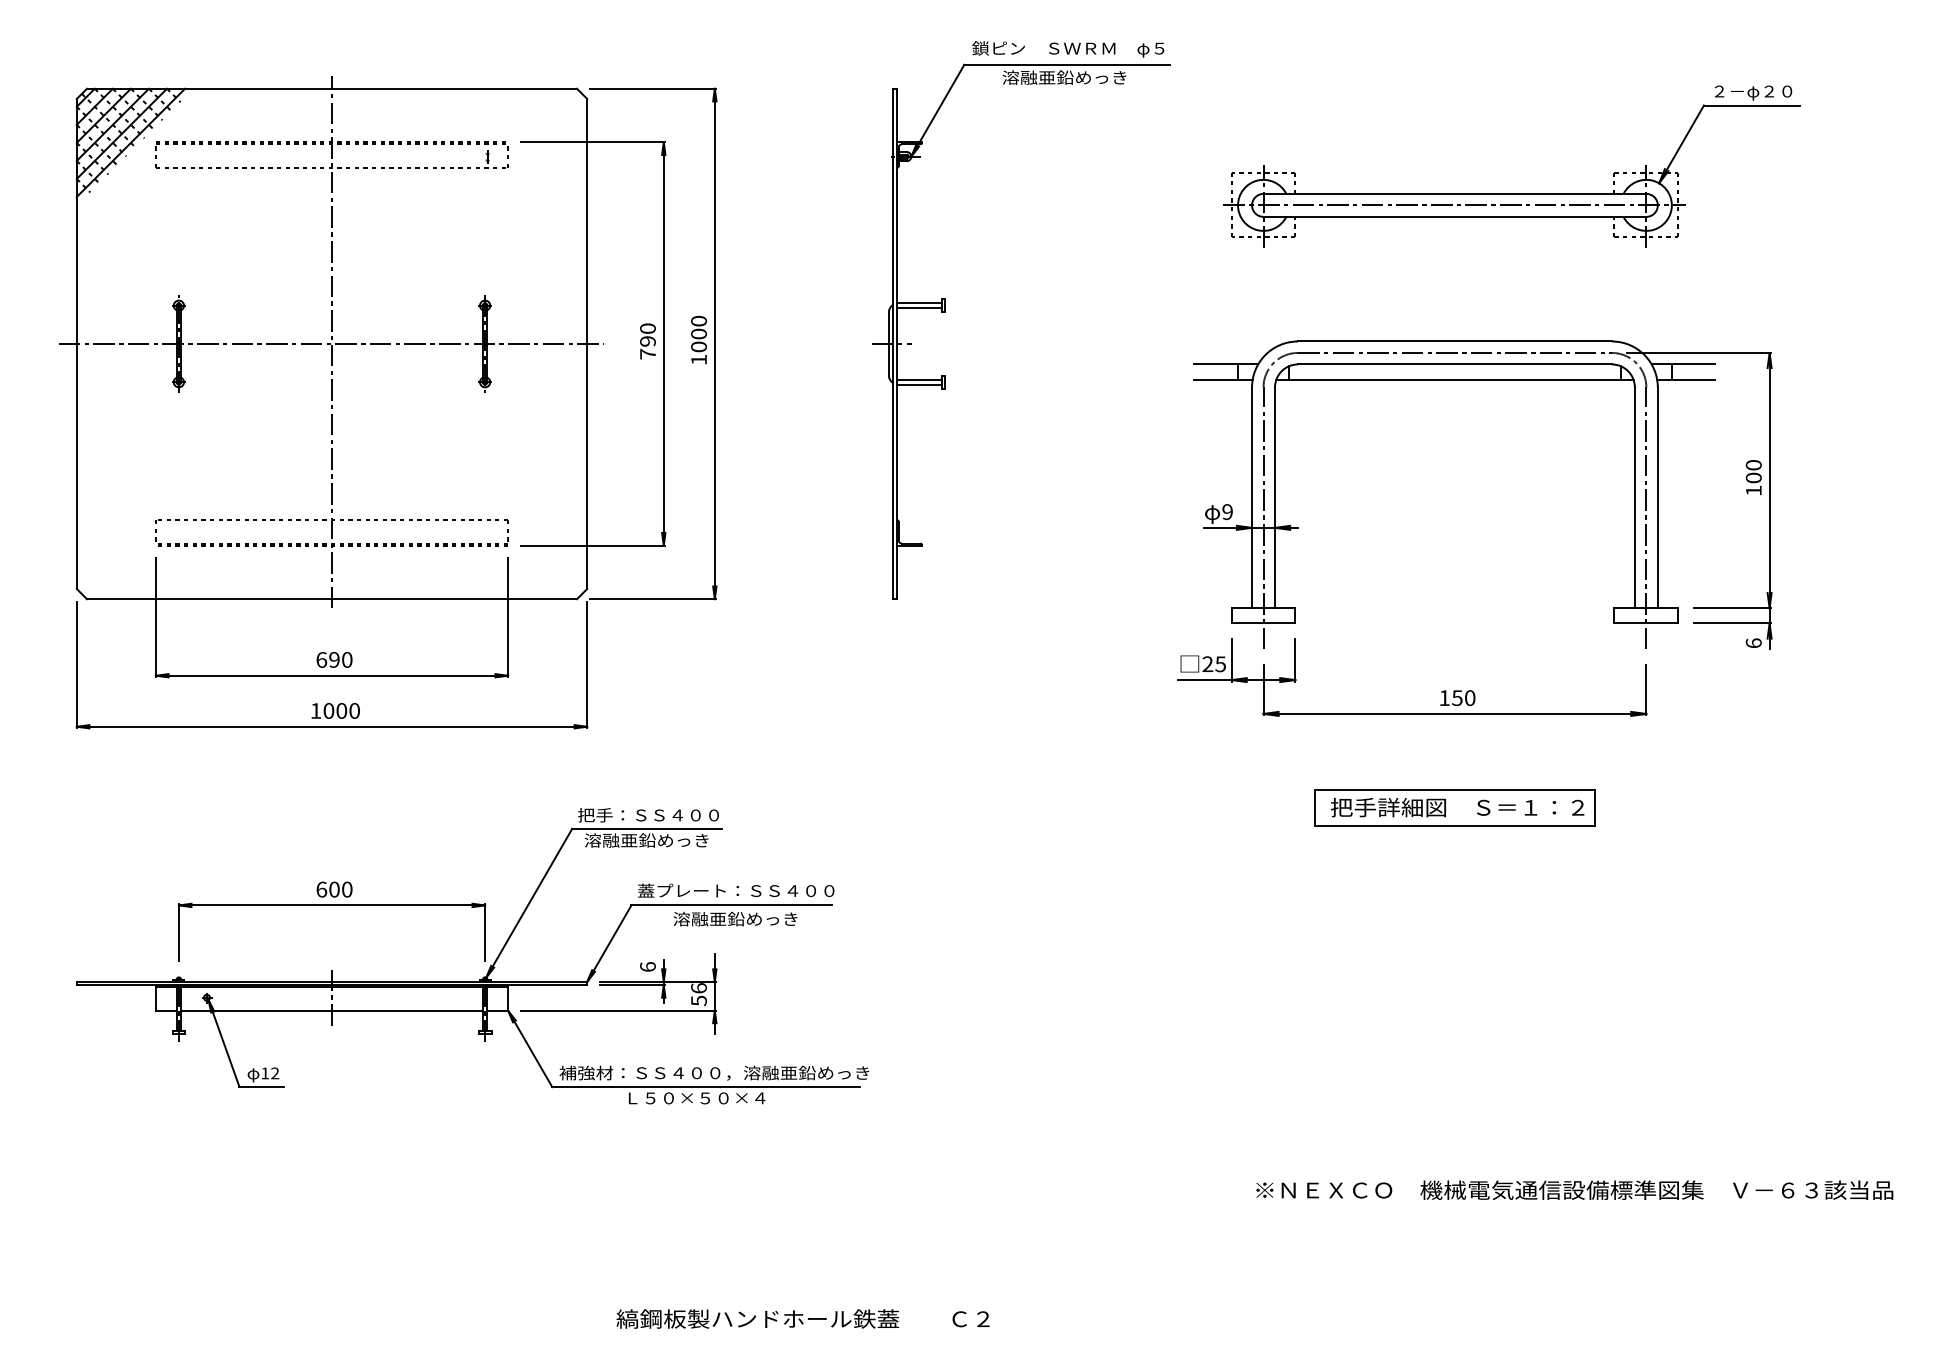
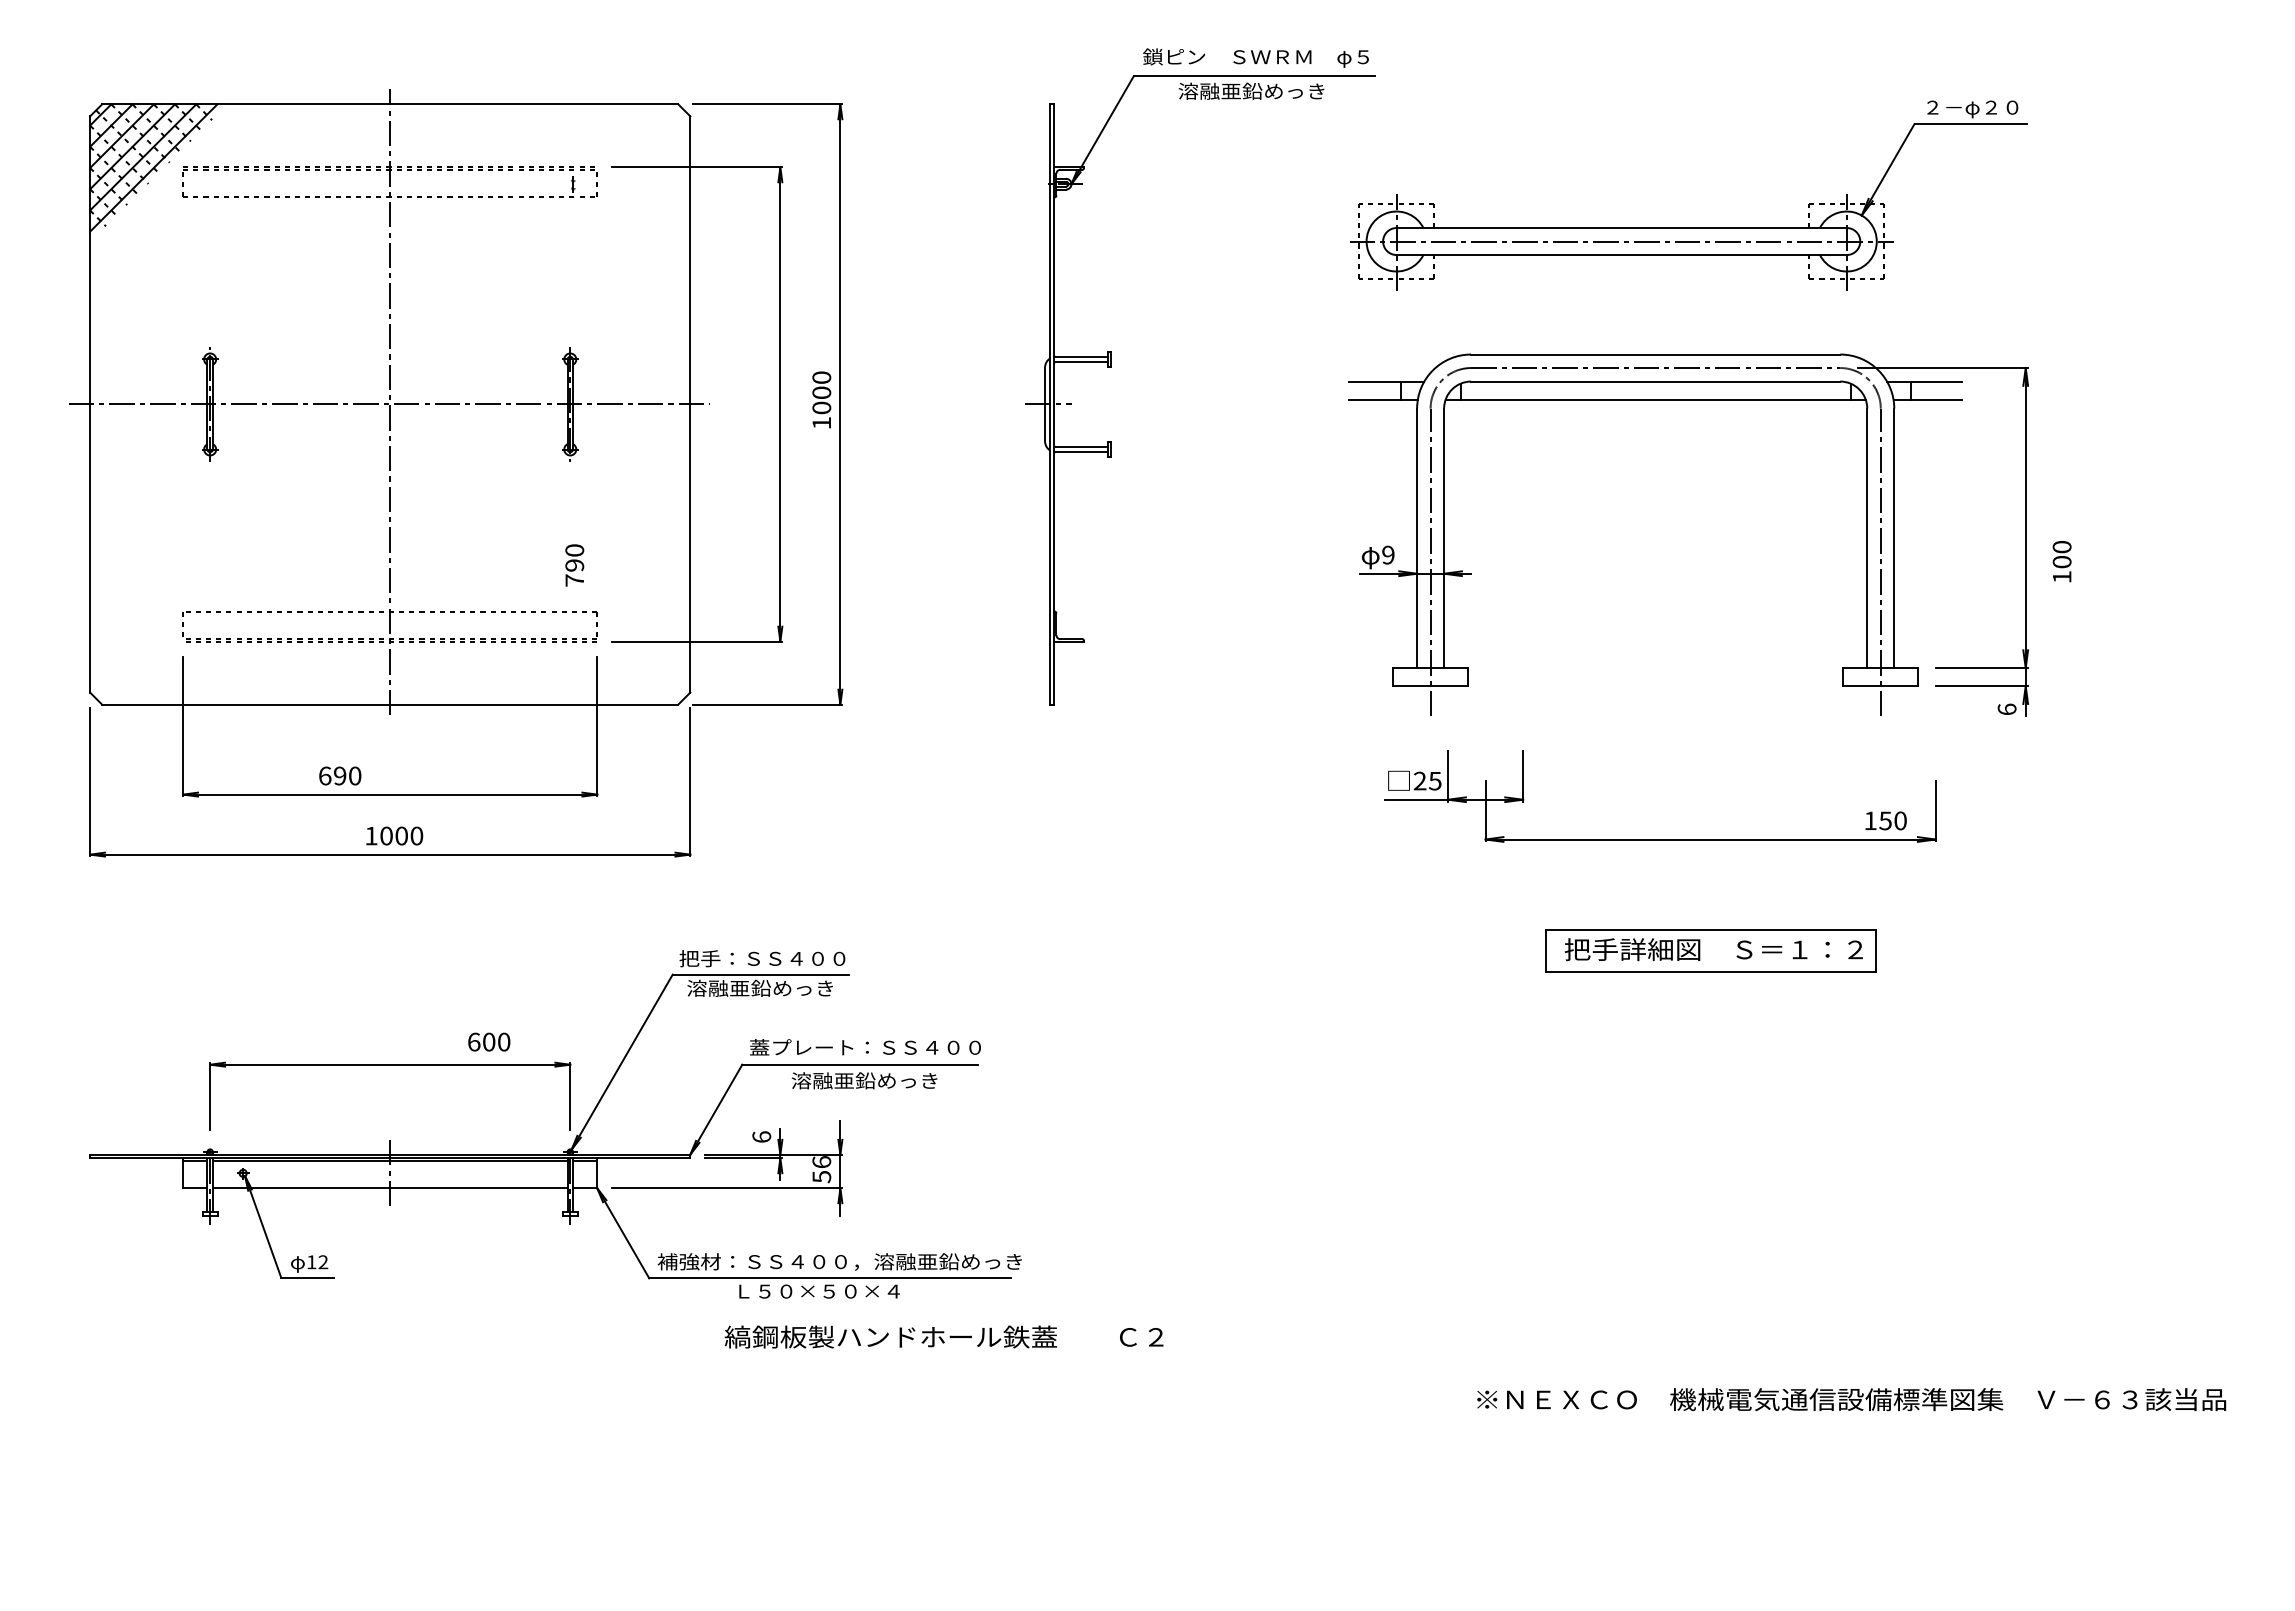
part: (1511, 193) -> (1688, 227), moved
text: (647, 341) -> (574, 565), moved
part: (1482, 380) -> (1688, 400), moved
text: (334, 659) -> (340, 775), moved
text: (1457, 697) -> (1885, 820), moved
text: (334, 889) -> (489, 1041), moved
text: (802, 1318) -> (943, 1336), moved

